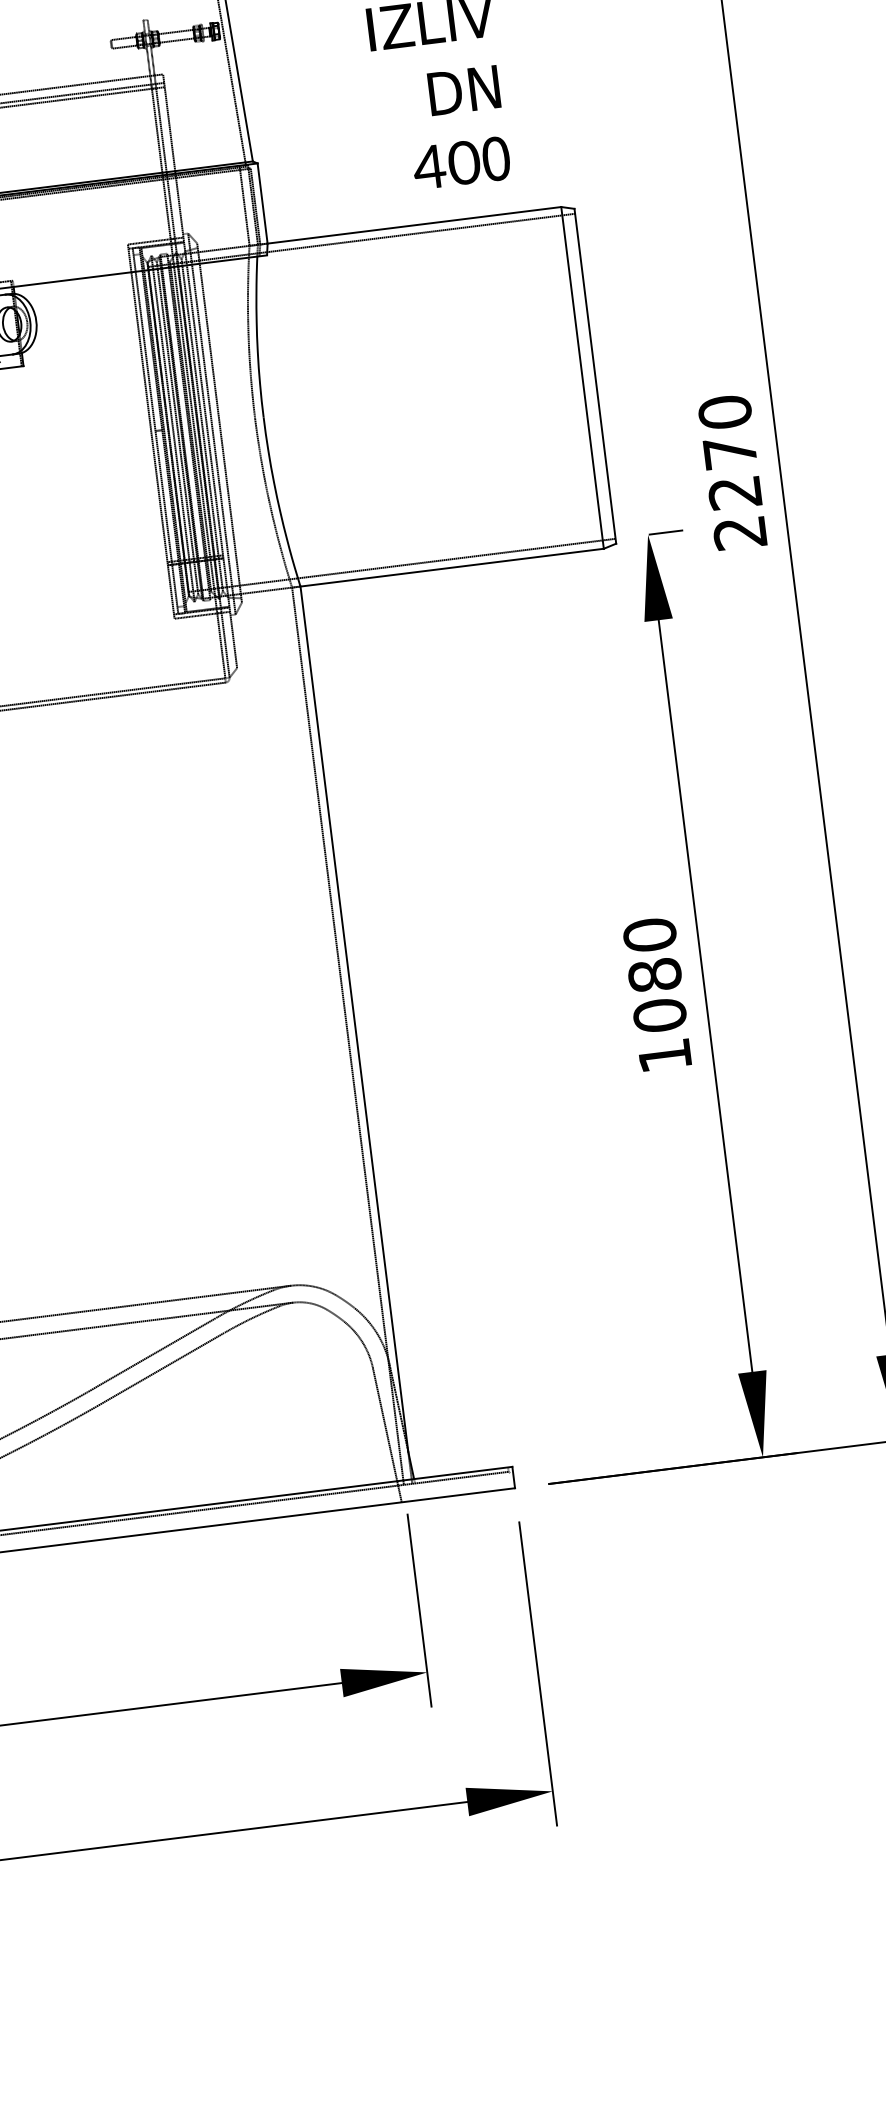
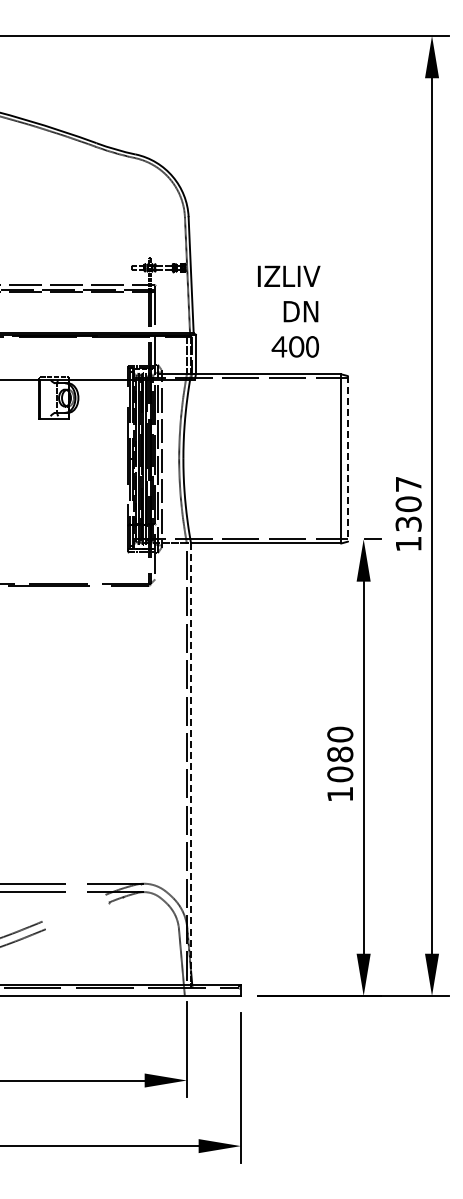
line: (595, 375) -> (347, 458), solid -> dashed
text: (732, 471) -> (408, 513), 2270 -> 1307
line: (355, 1020) -> (191, 758), solid -> dashed
line: (154, 1351) -> (73, 907), removed
line: (162, 1366) -> (76, 915), removed

